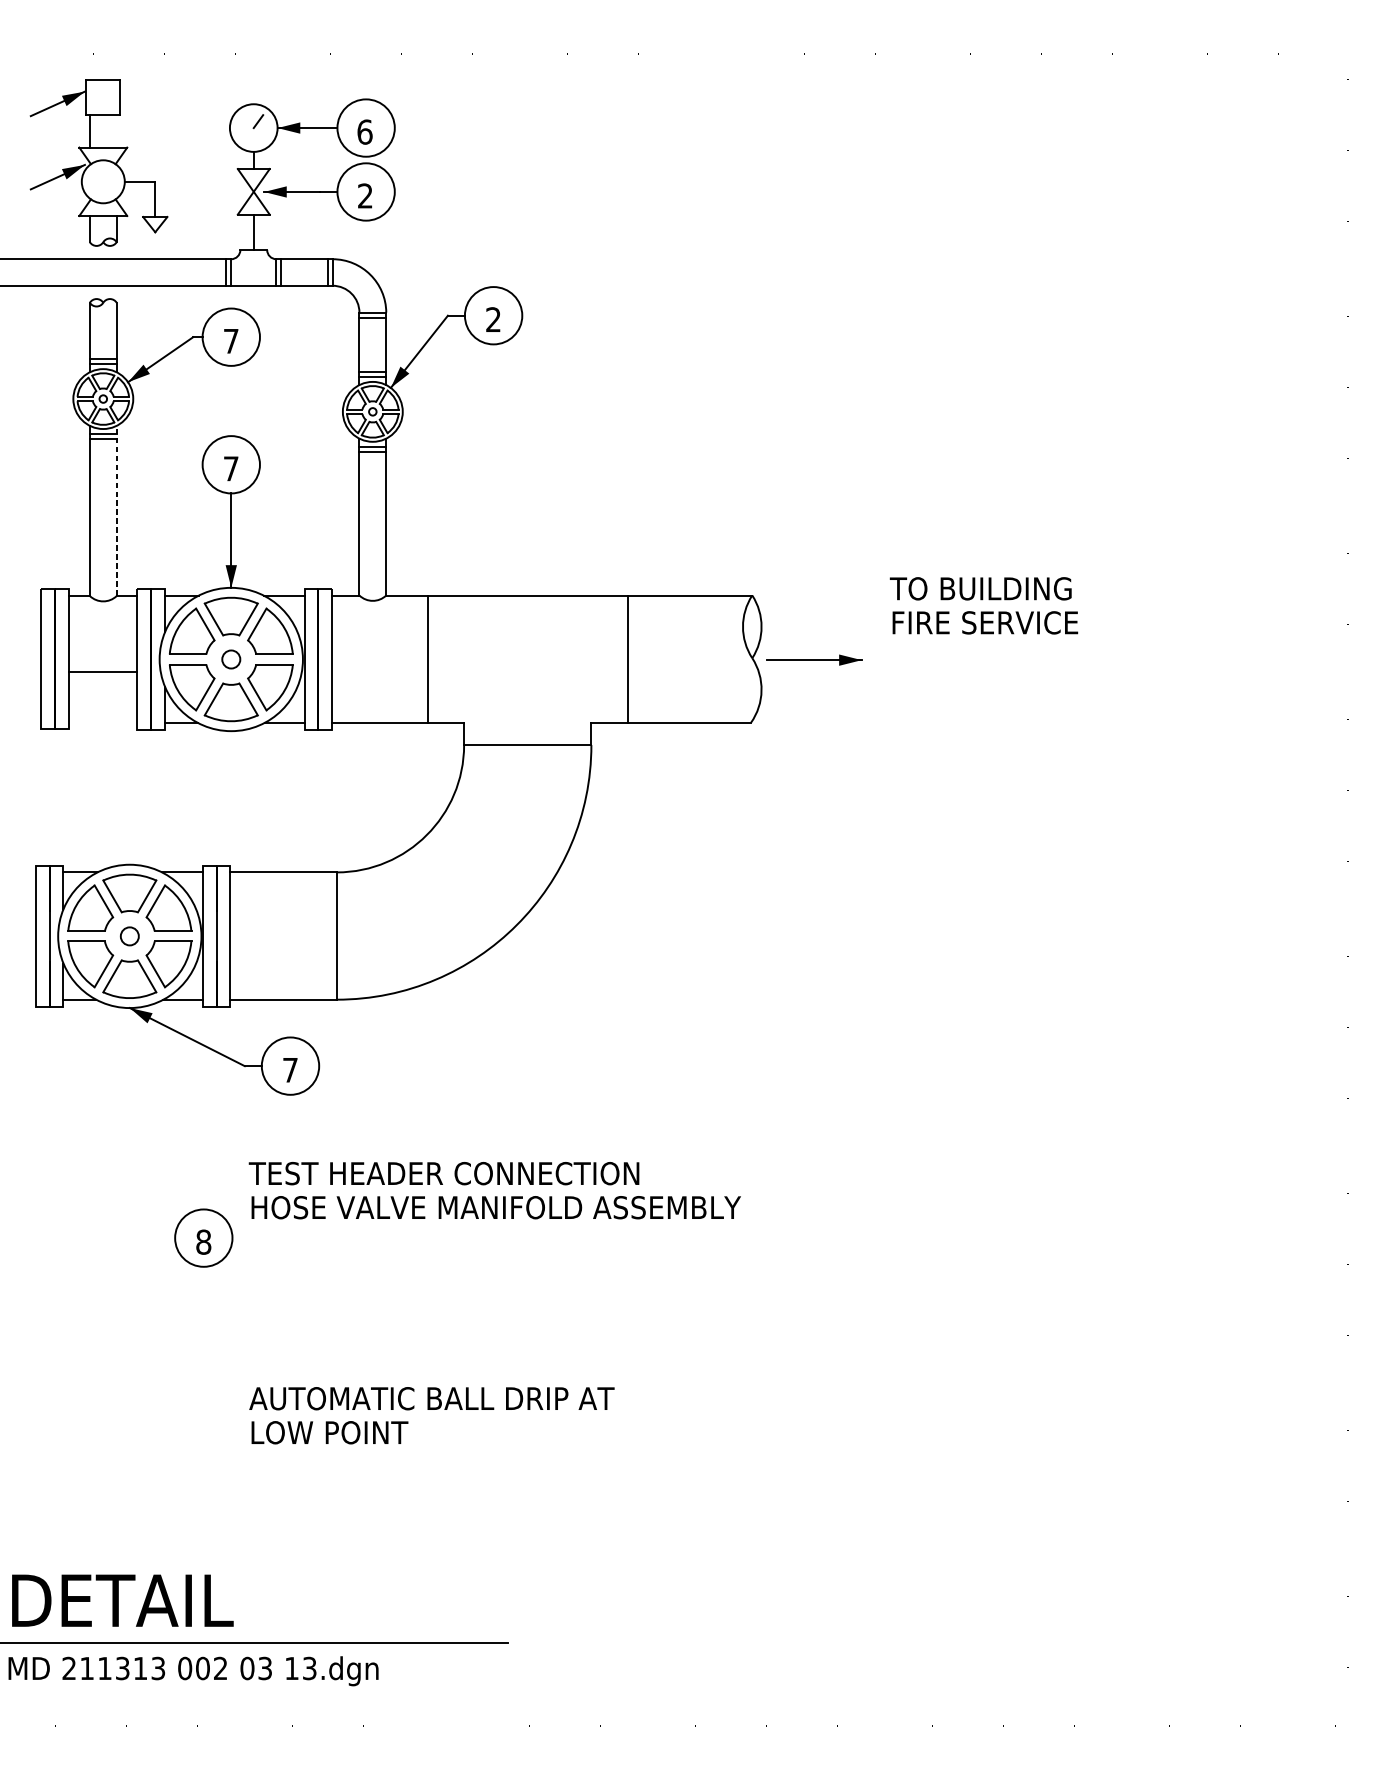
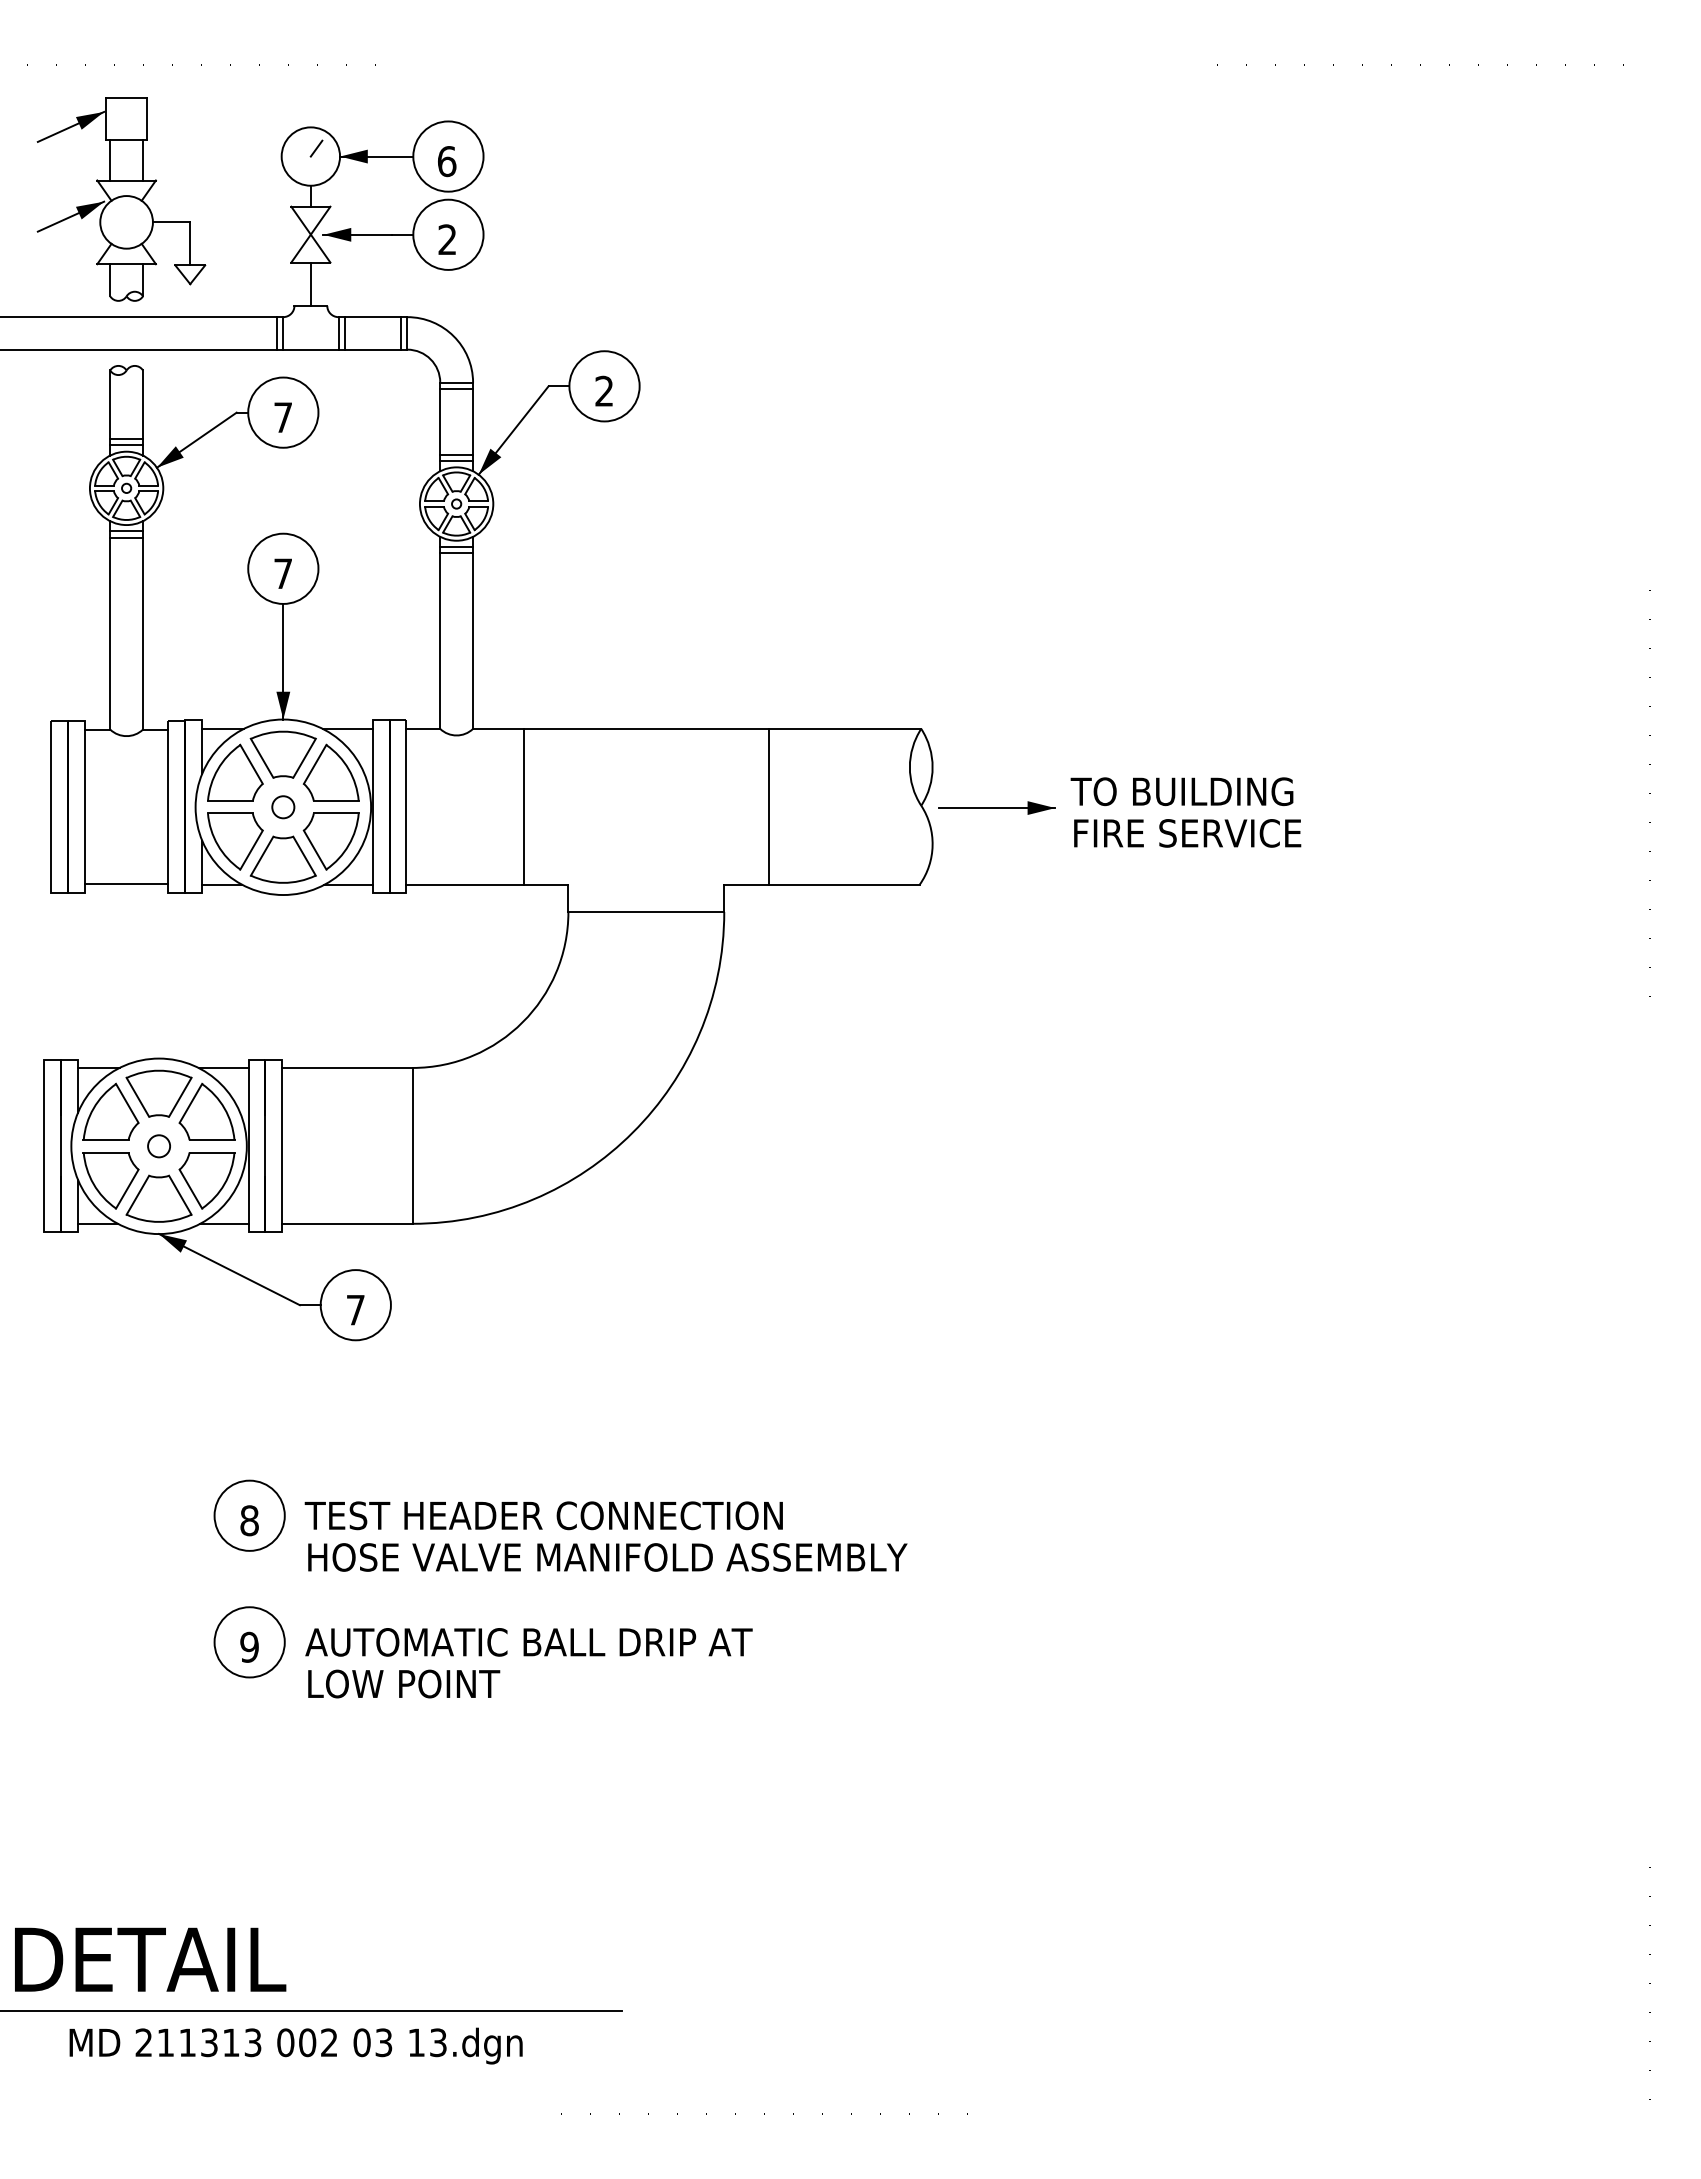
line: (117, 131) -> (143, 160), added
line: (117, 510) -> (143, 624), dashed -> solid
text: (983, 605) -> (1185, 812), moved
line: (103, 671) -> (126, 884), moved
text: (494, 1190) -> (605, 1536), moved
part: (203, 1341) -> (249, 1642), added
text: (431, 1415) -> (528, 1663), moved
text: (193, 1670) -> (295, 2045), moved

